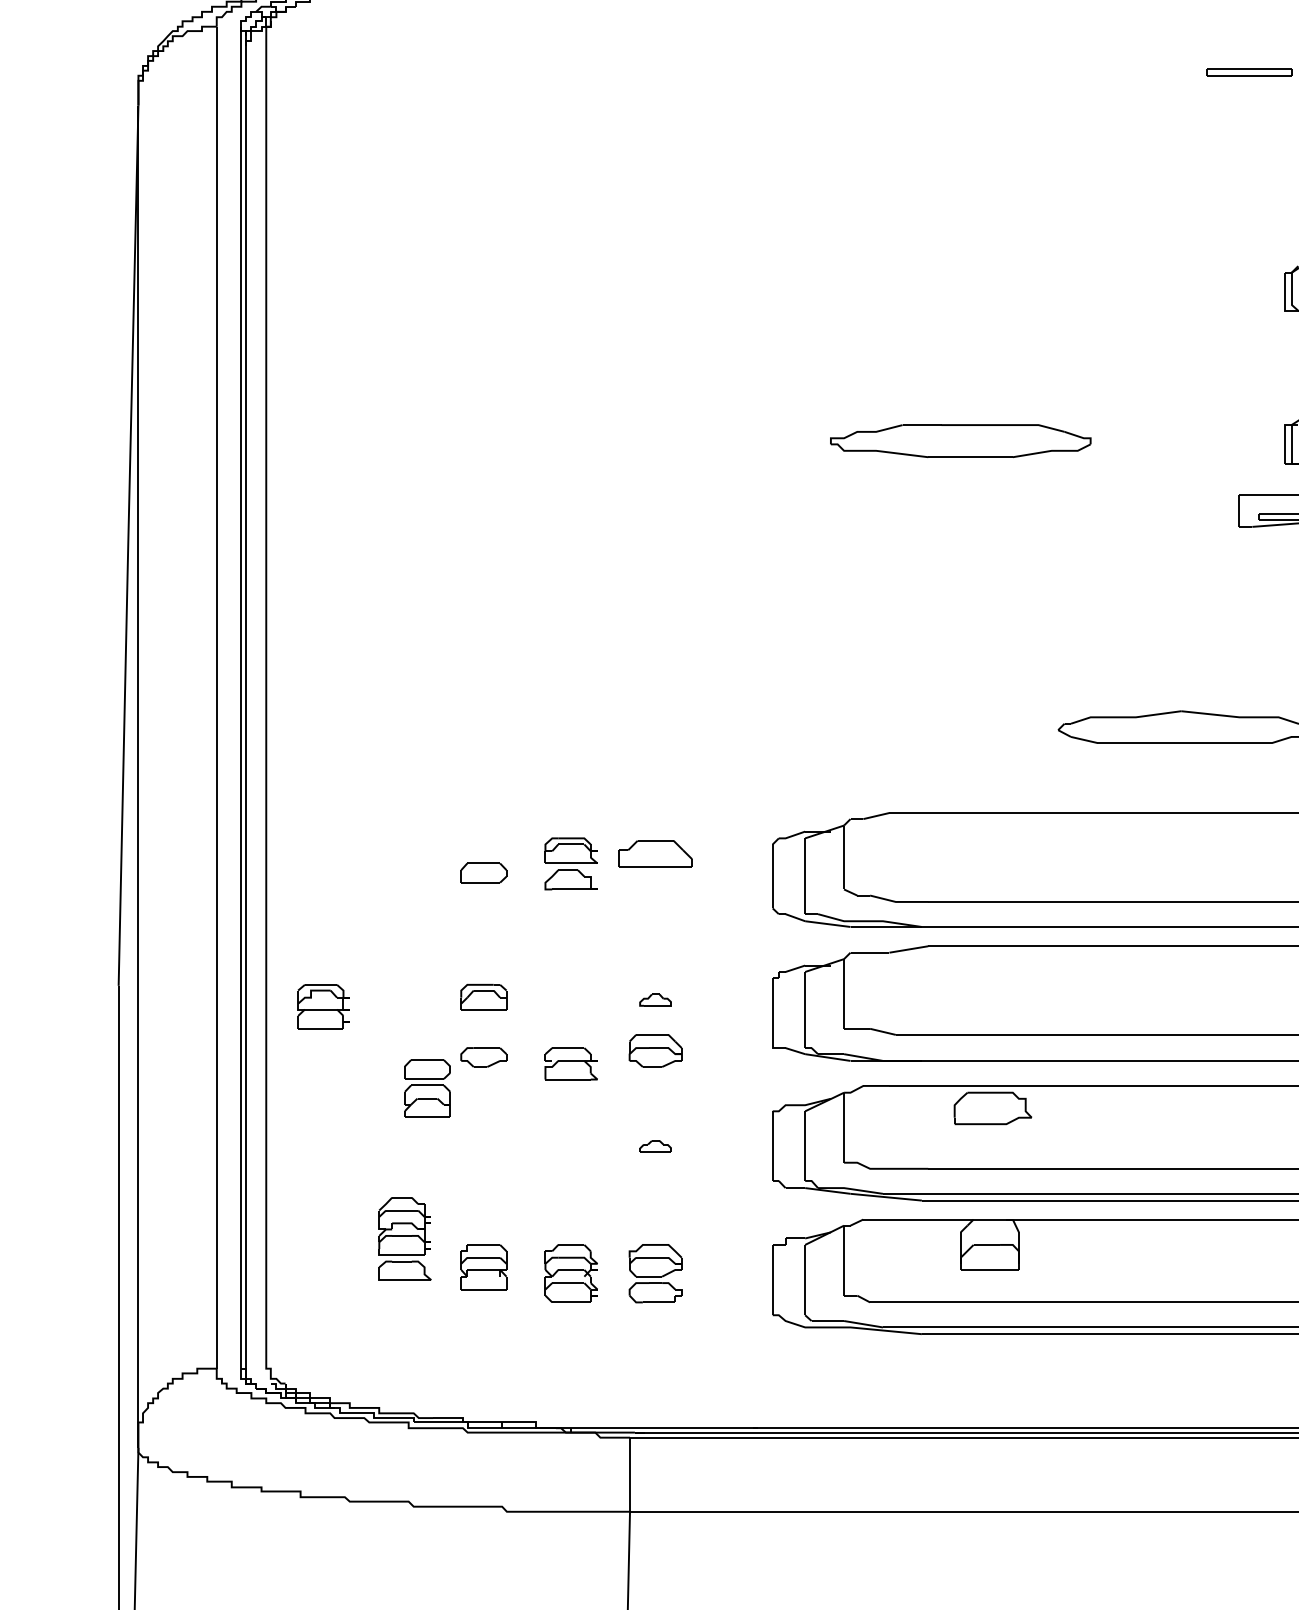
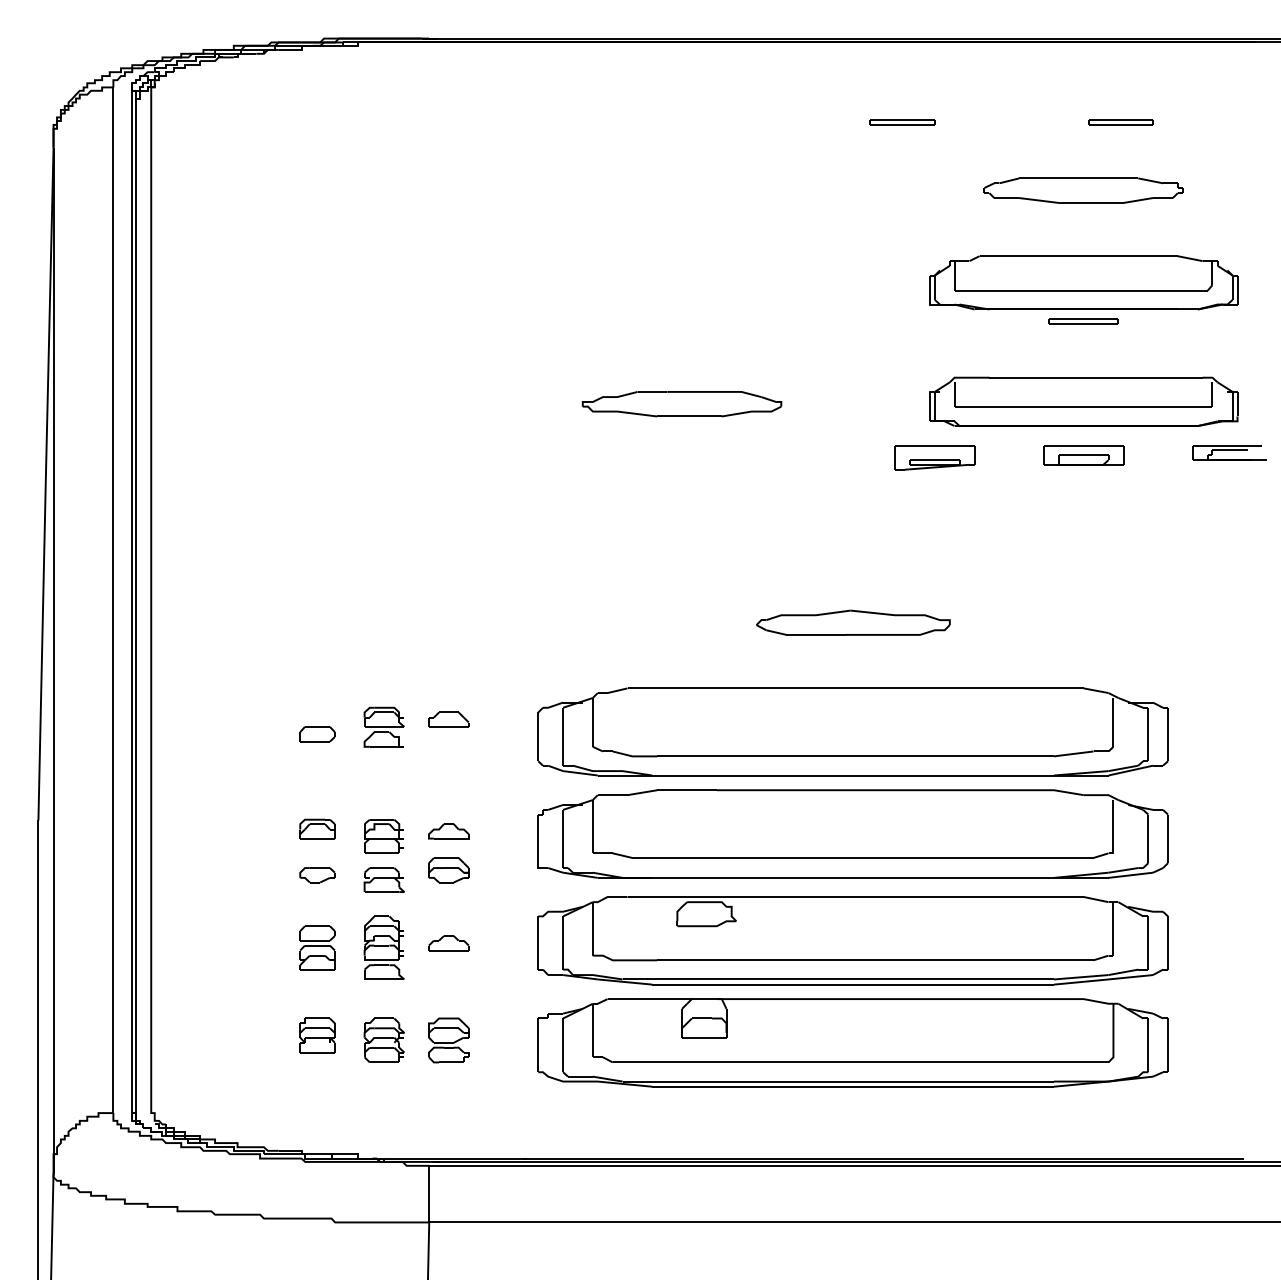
part: (655, 853) -> (448, 719), size x0.71
part: (655, 1000) -> (448, 831), size x1.67
part: (322, 1006) -> (383, 836), moved
part: (427, 1087) -> (317, 947), moved
part: (655, 1146) -> (448, 943), size x1.67
part: (403, 1238) -> (383, 947), moved

